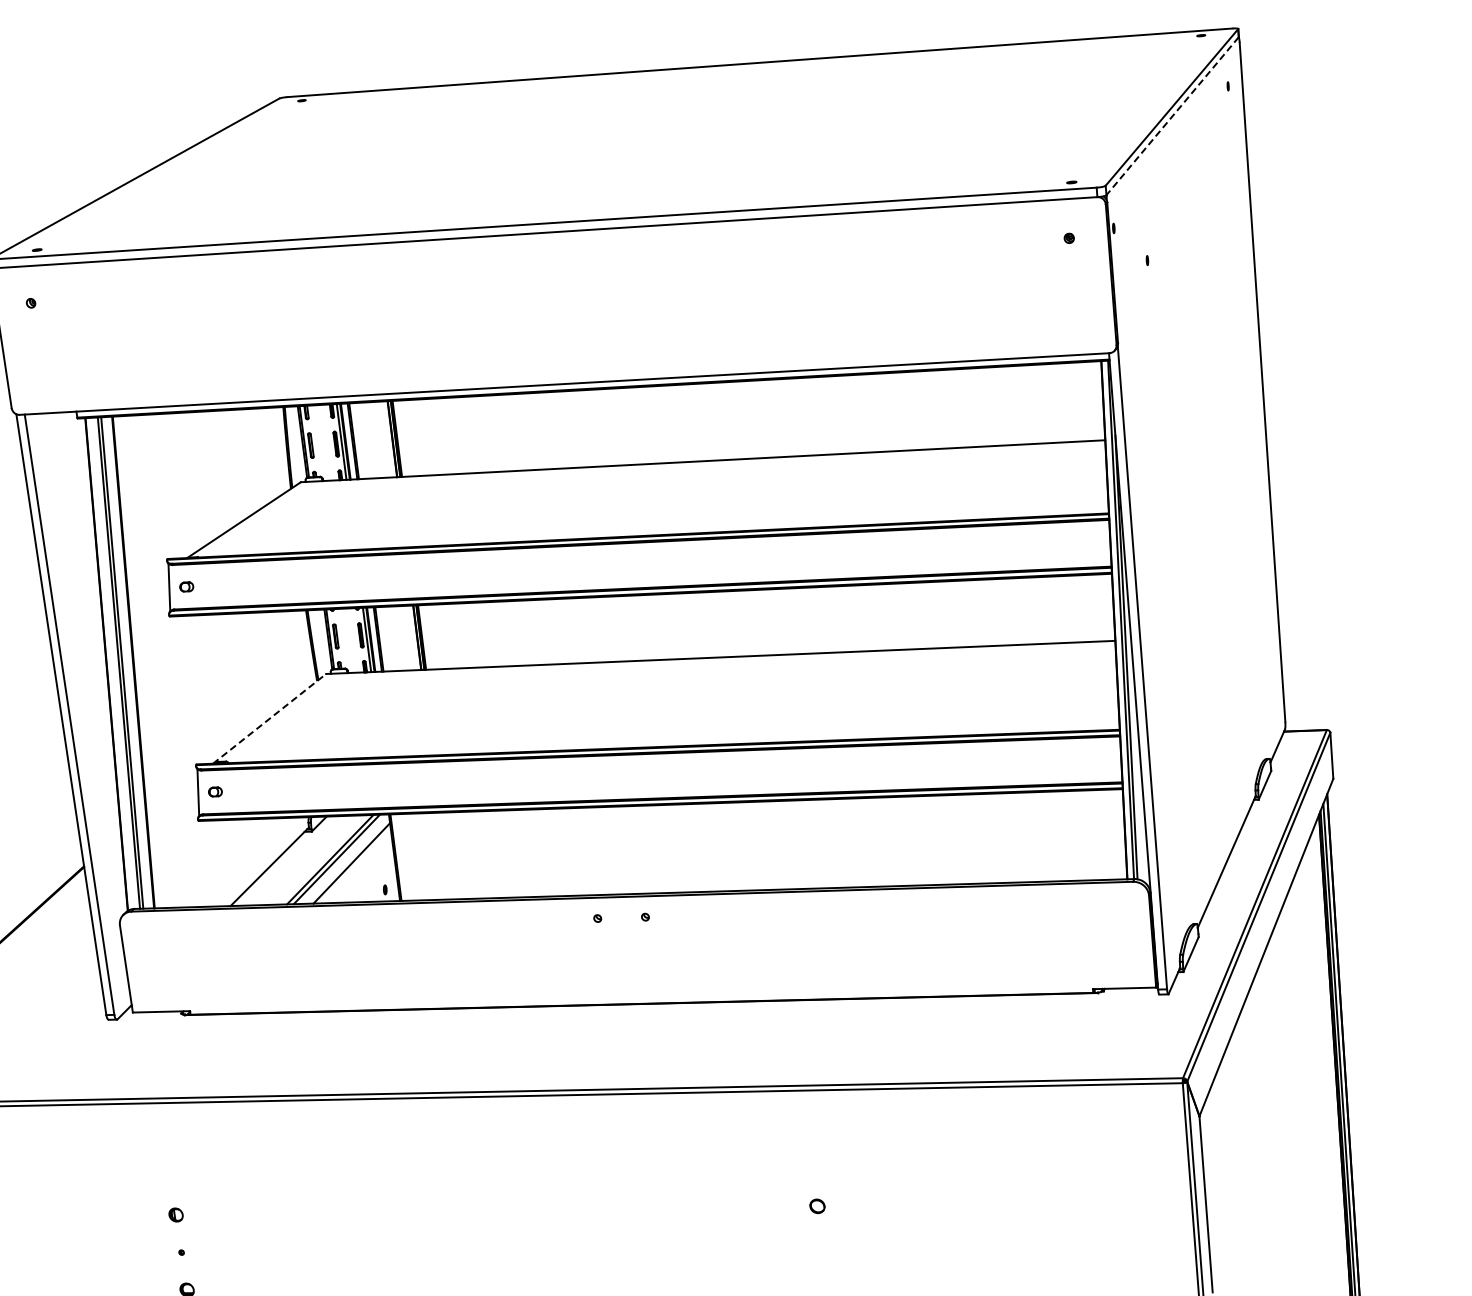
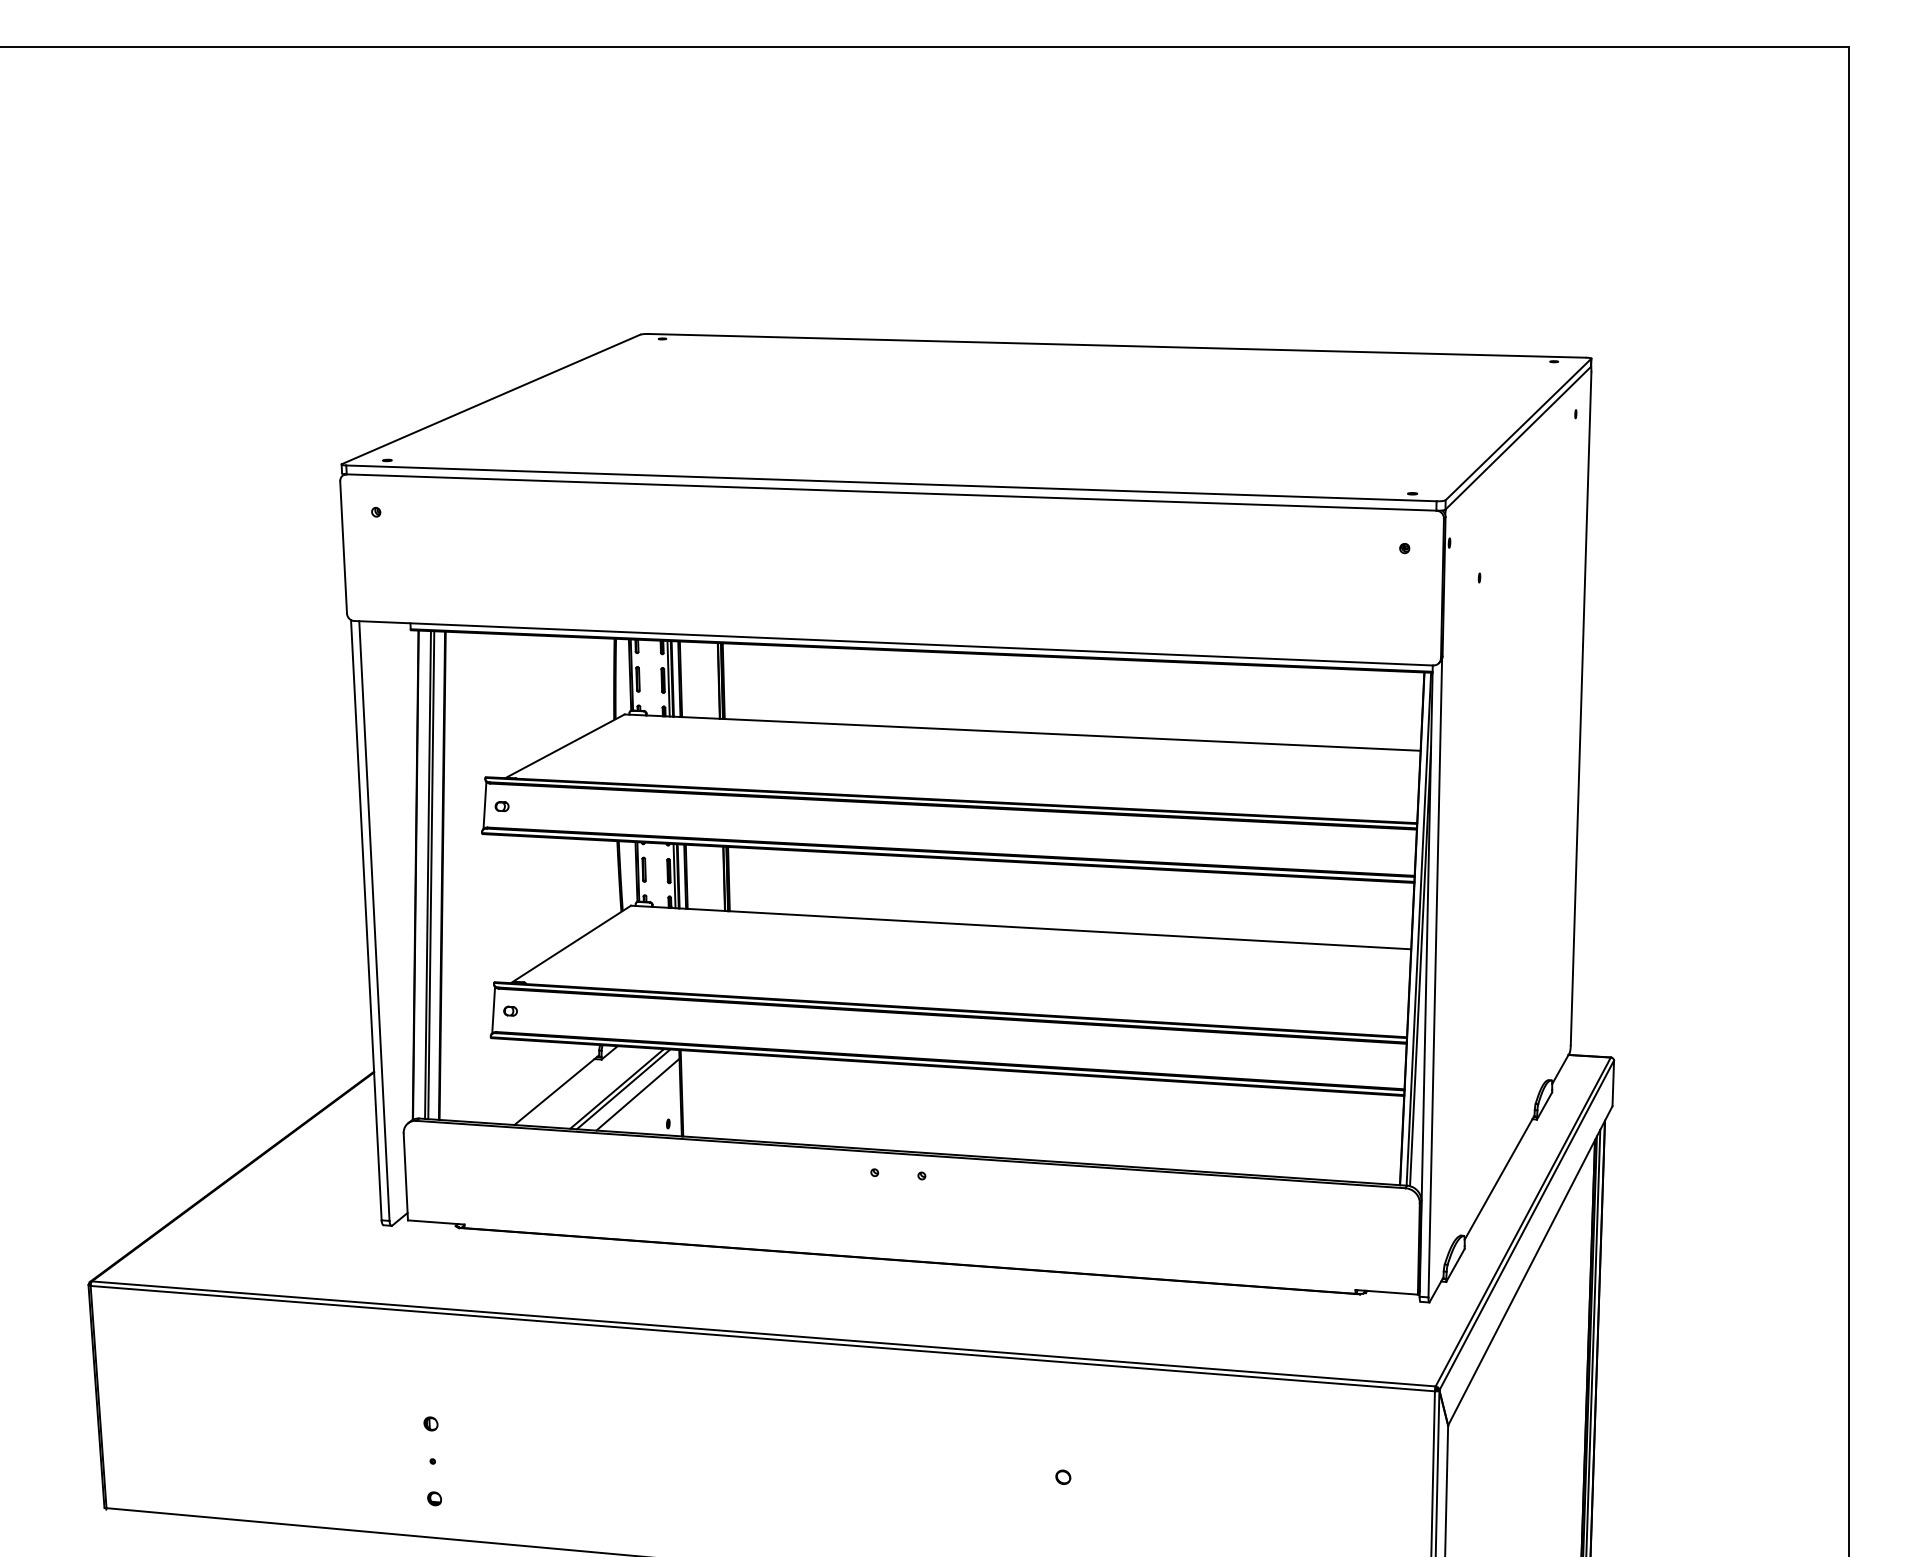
line: (1172, 116) -> (1518, 438), dashed -> solid
line: (270, 718) -> (571, 944), dashed -> solid

